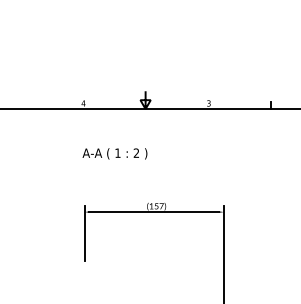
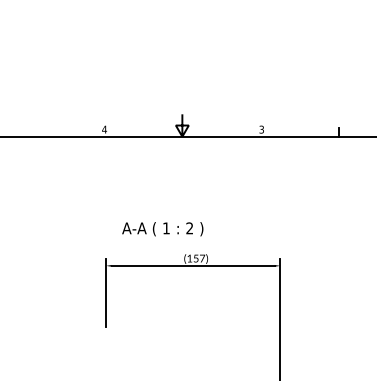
text: (114, 153) -> (162, 228), moved

